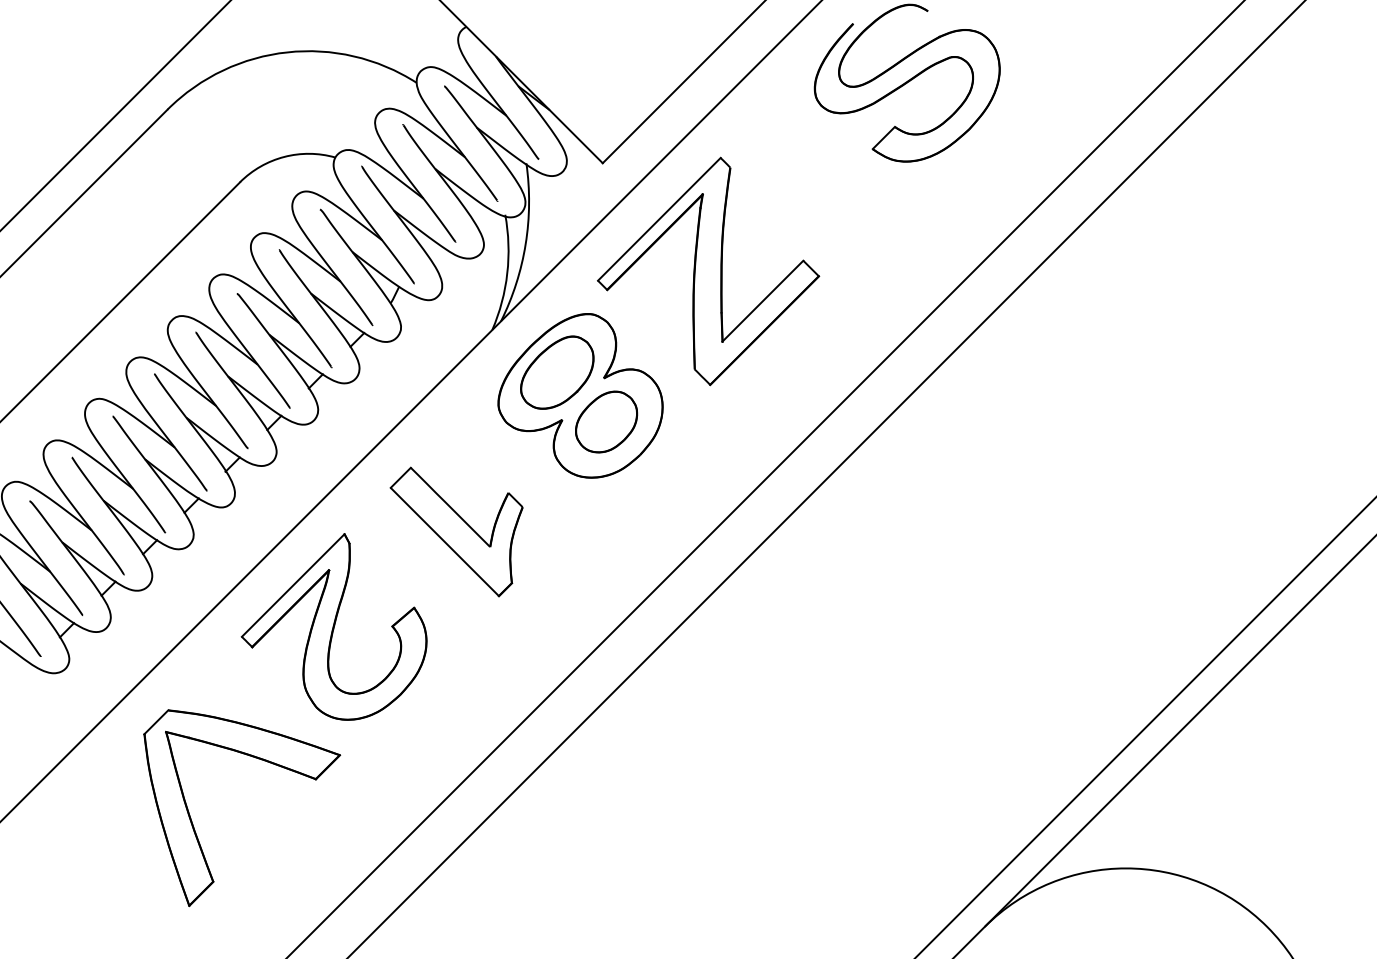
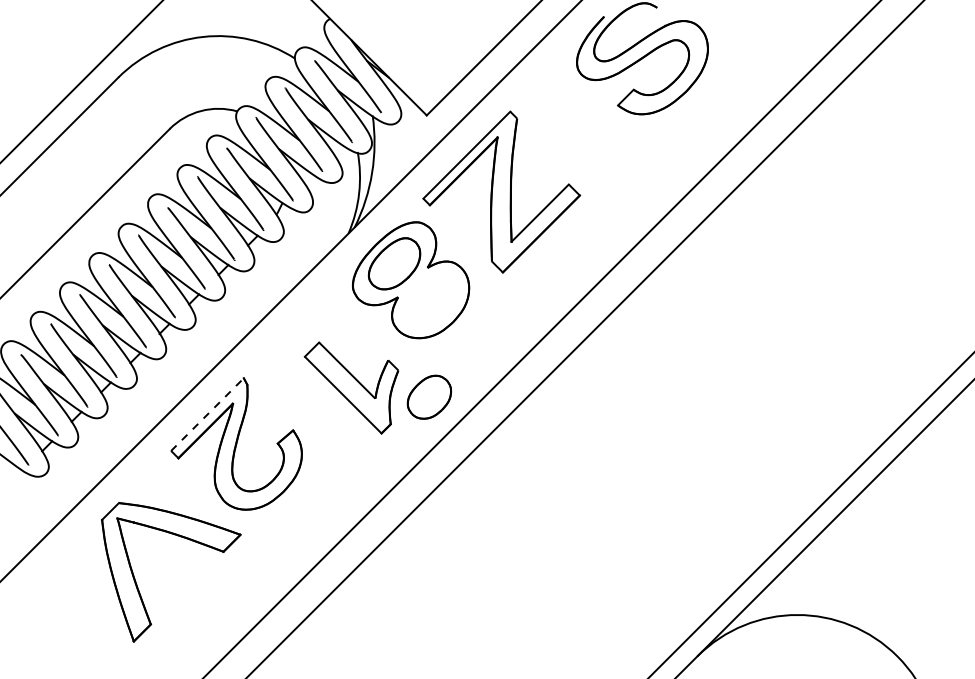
part: (606, 421) -> (429, 396), moved
part: (456, 531) -> (351, 387), moved
line: (293, 585) -> (207, 414), solid -> dashed

